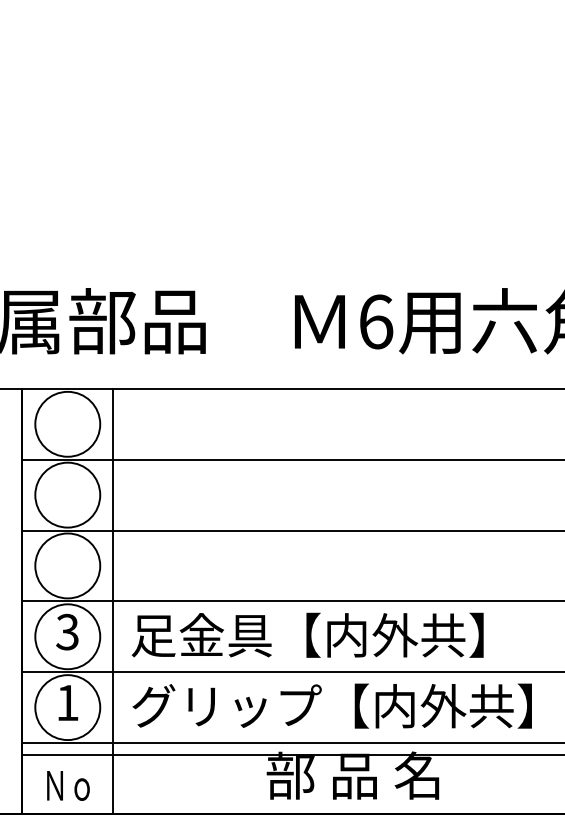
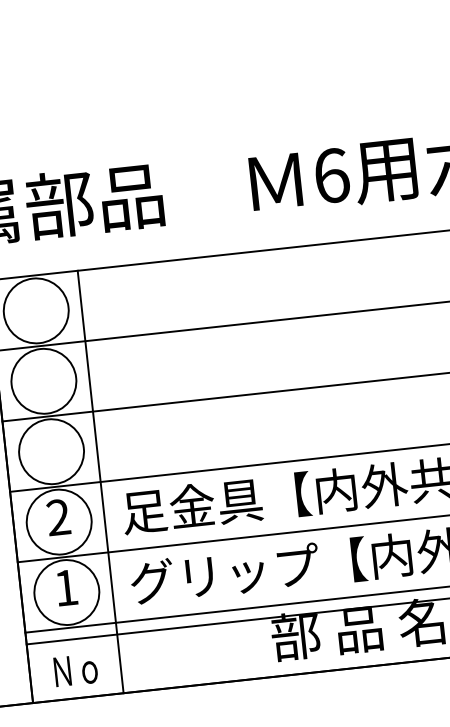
text: (67, 632) -> (58, 517), 3 -> 2

